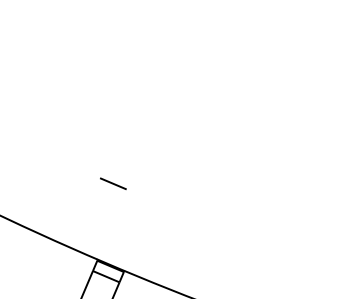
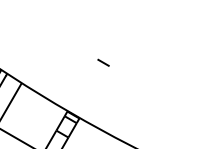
line: (113, 183) -> (103, 62), moved

